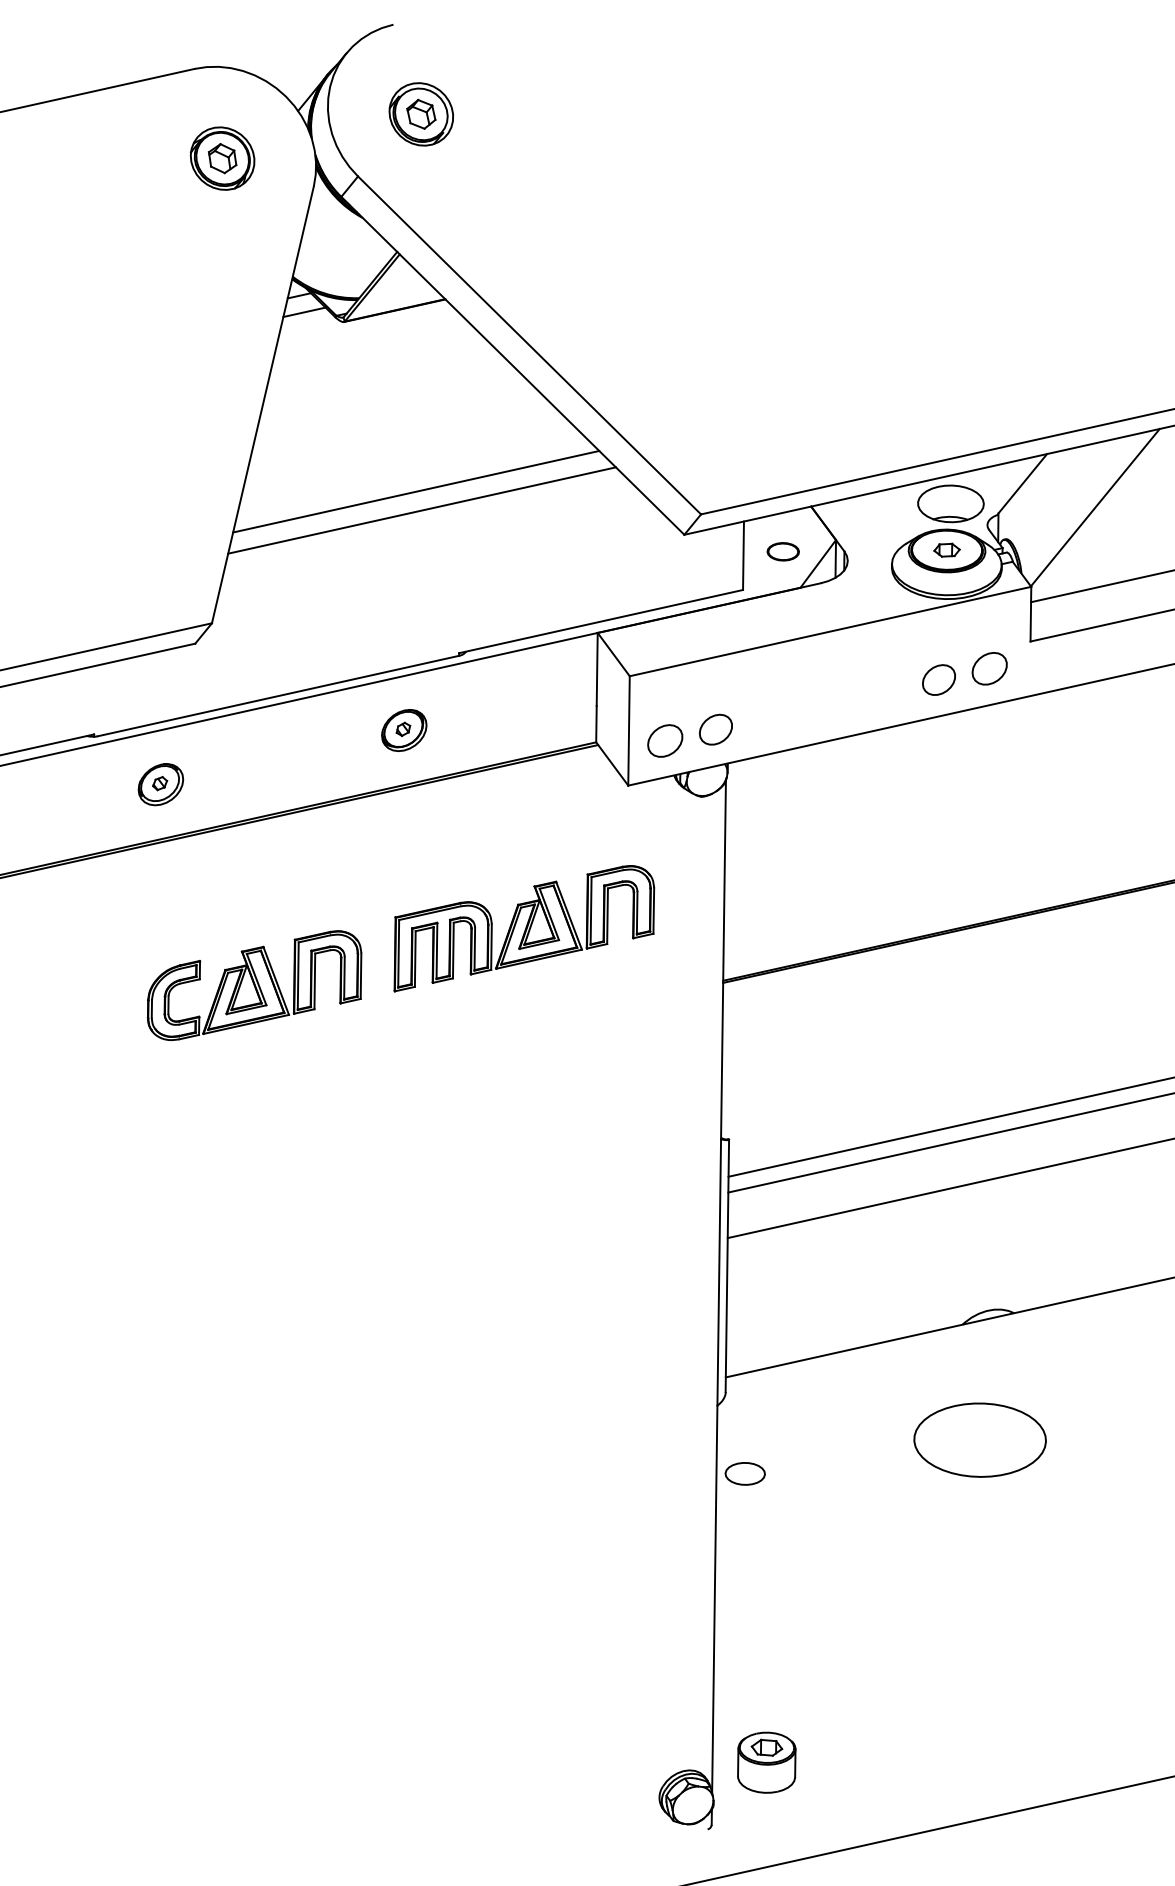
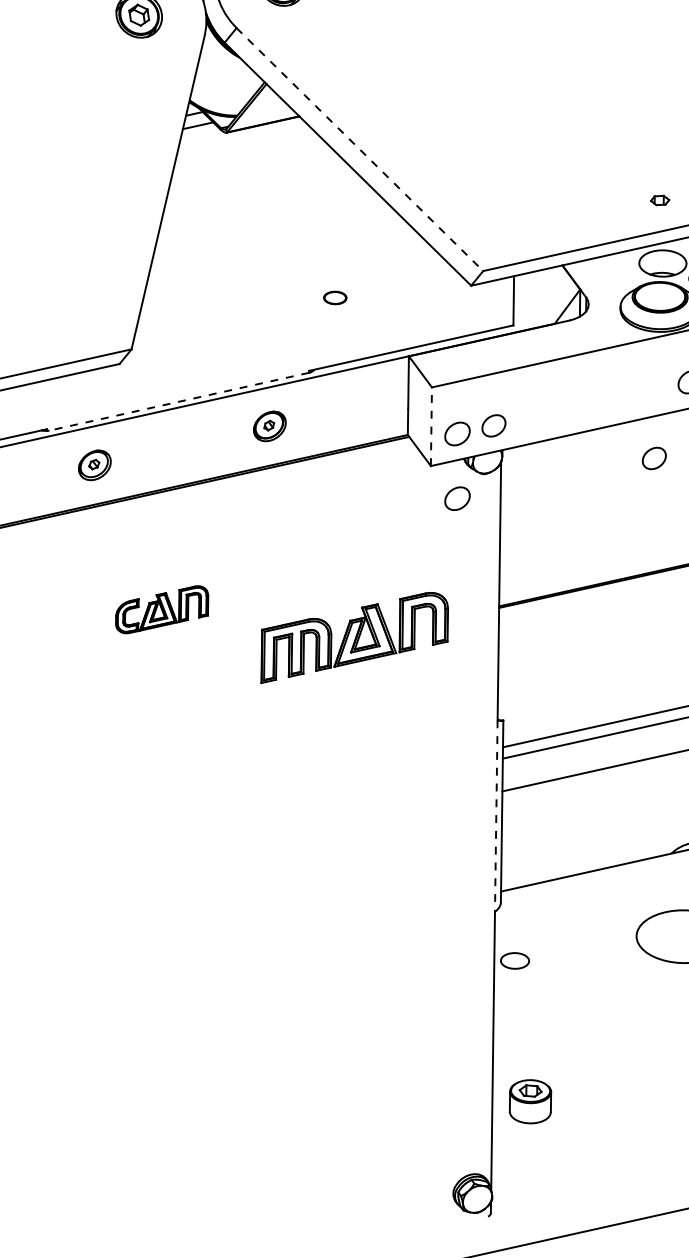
line: (529, 345) -> (359, 149), solid -> dashed
line: (416, 491) -> (278, 254), removed
line: (421, 510) -> (282, 268), removed
part: (946, 549) -> (659, 199), moved
part: (782, 551) -> (334, 297), moved
part: (938, 679) -> (653, 458), moved
line: (278, 696) -> (179, 401), solid -> dashed
line: (629, 730) -> (431, 426), solid -> dashed
part: (665, 830) -> (457, 498), added
part: (524, 928) -> (354, 637), moved
part: (254, 985) -> (162, 609), size x0.6
line: (719, 1272) -> (496, 816), solid -> dashed
part: (766, 1762) -> (530, 1101), moved

